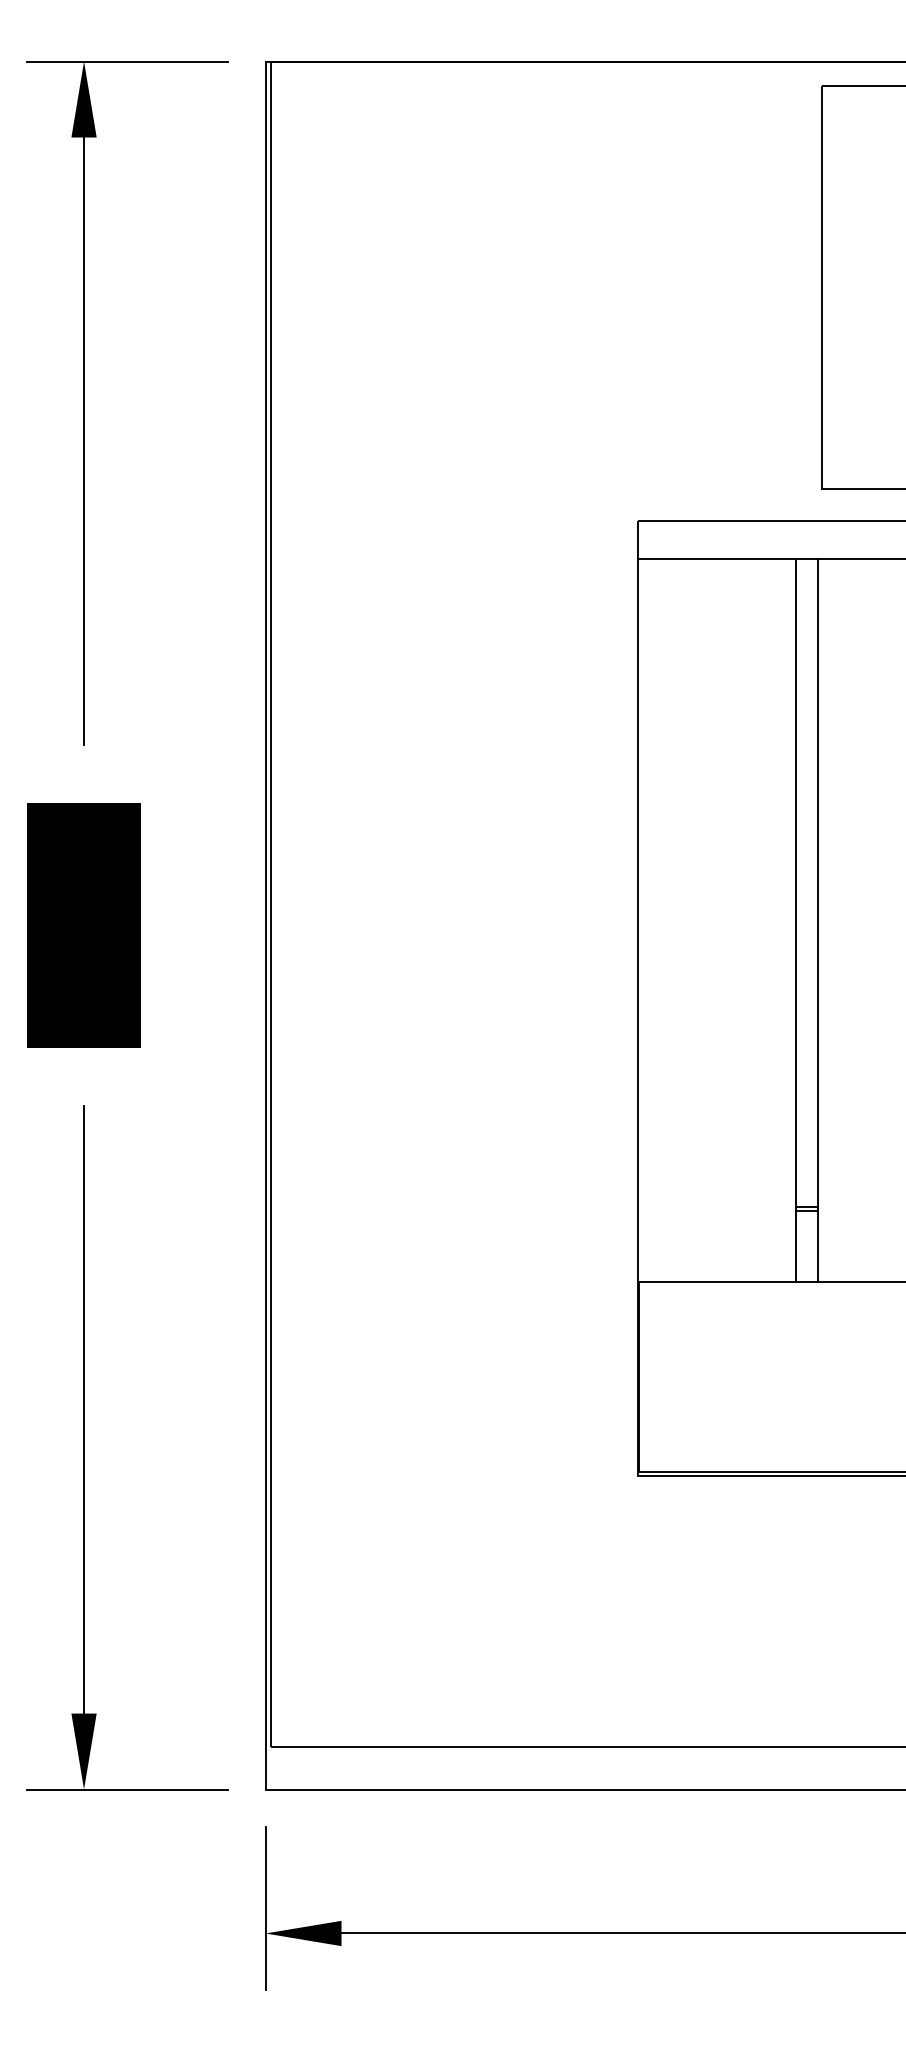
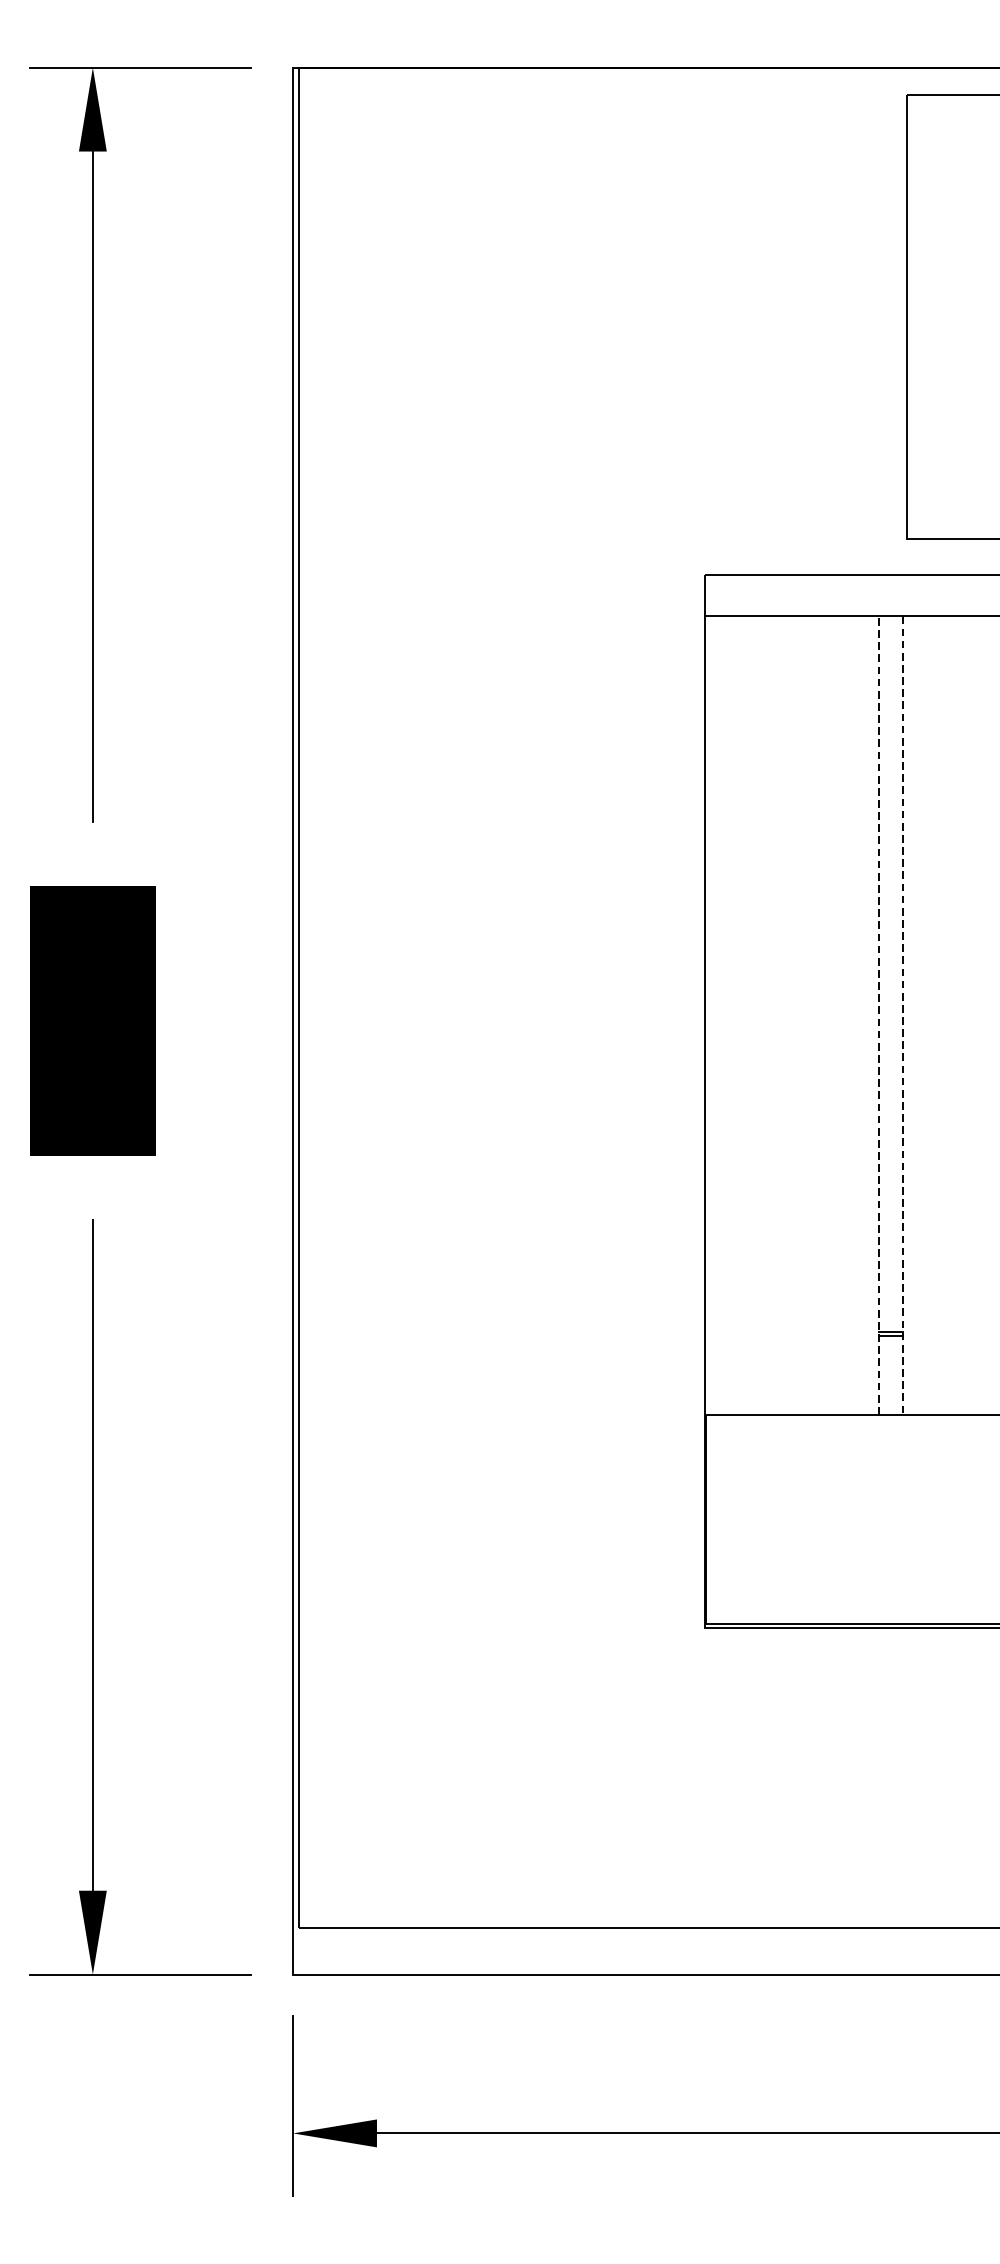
line: (796, 920) -> (879, 1015), solid -> dashed
line: (817, 920) -> (902, 1015), solid -> dashed

